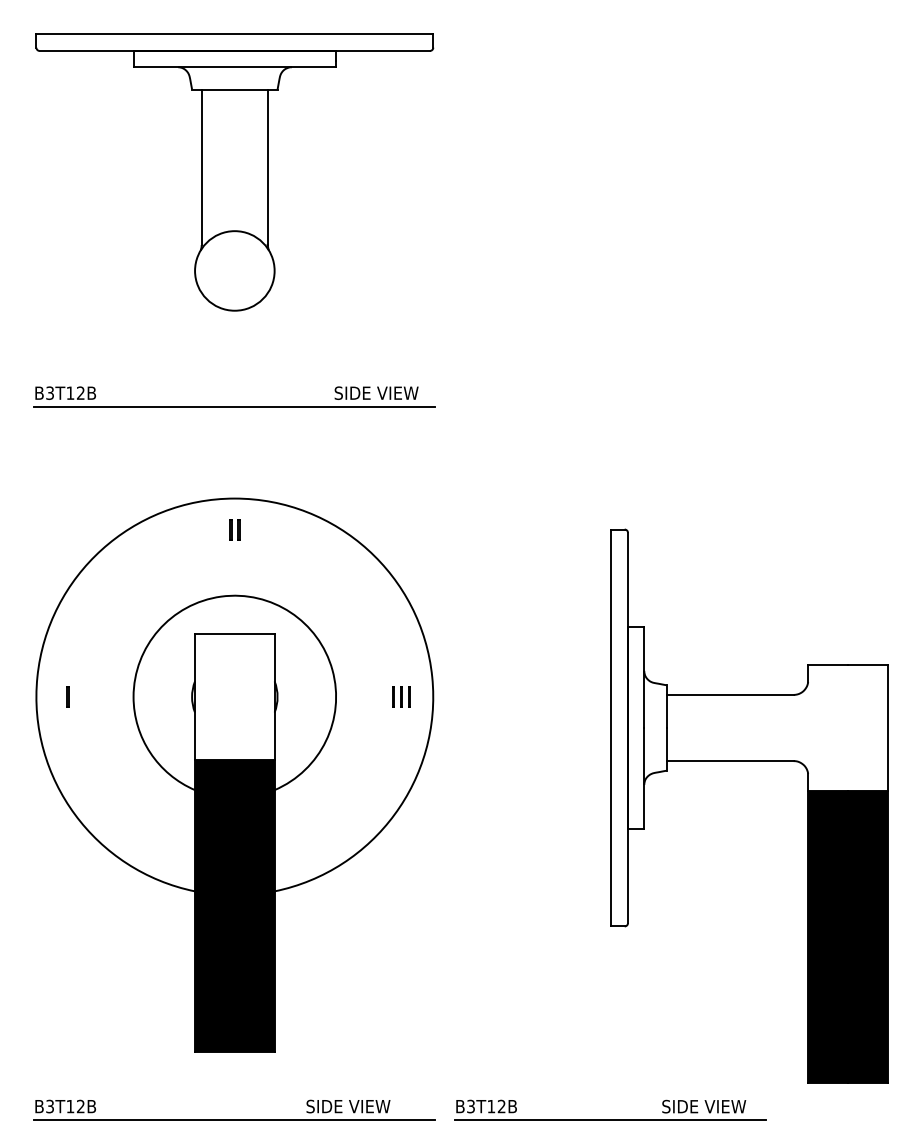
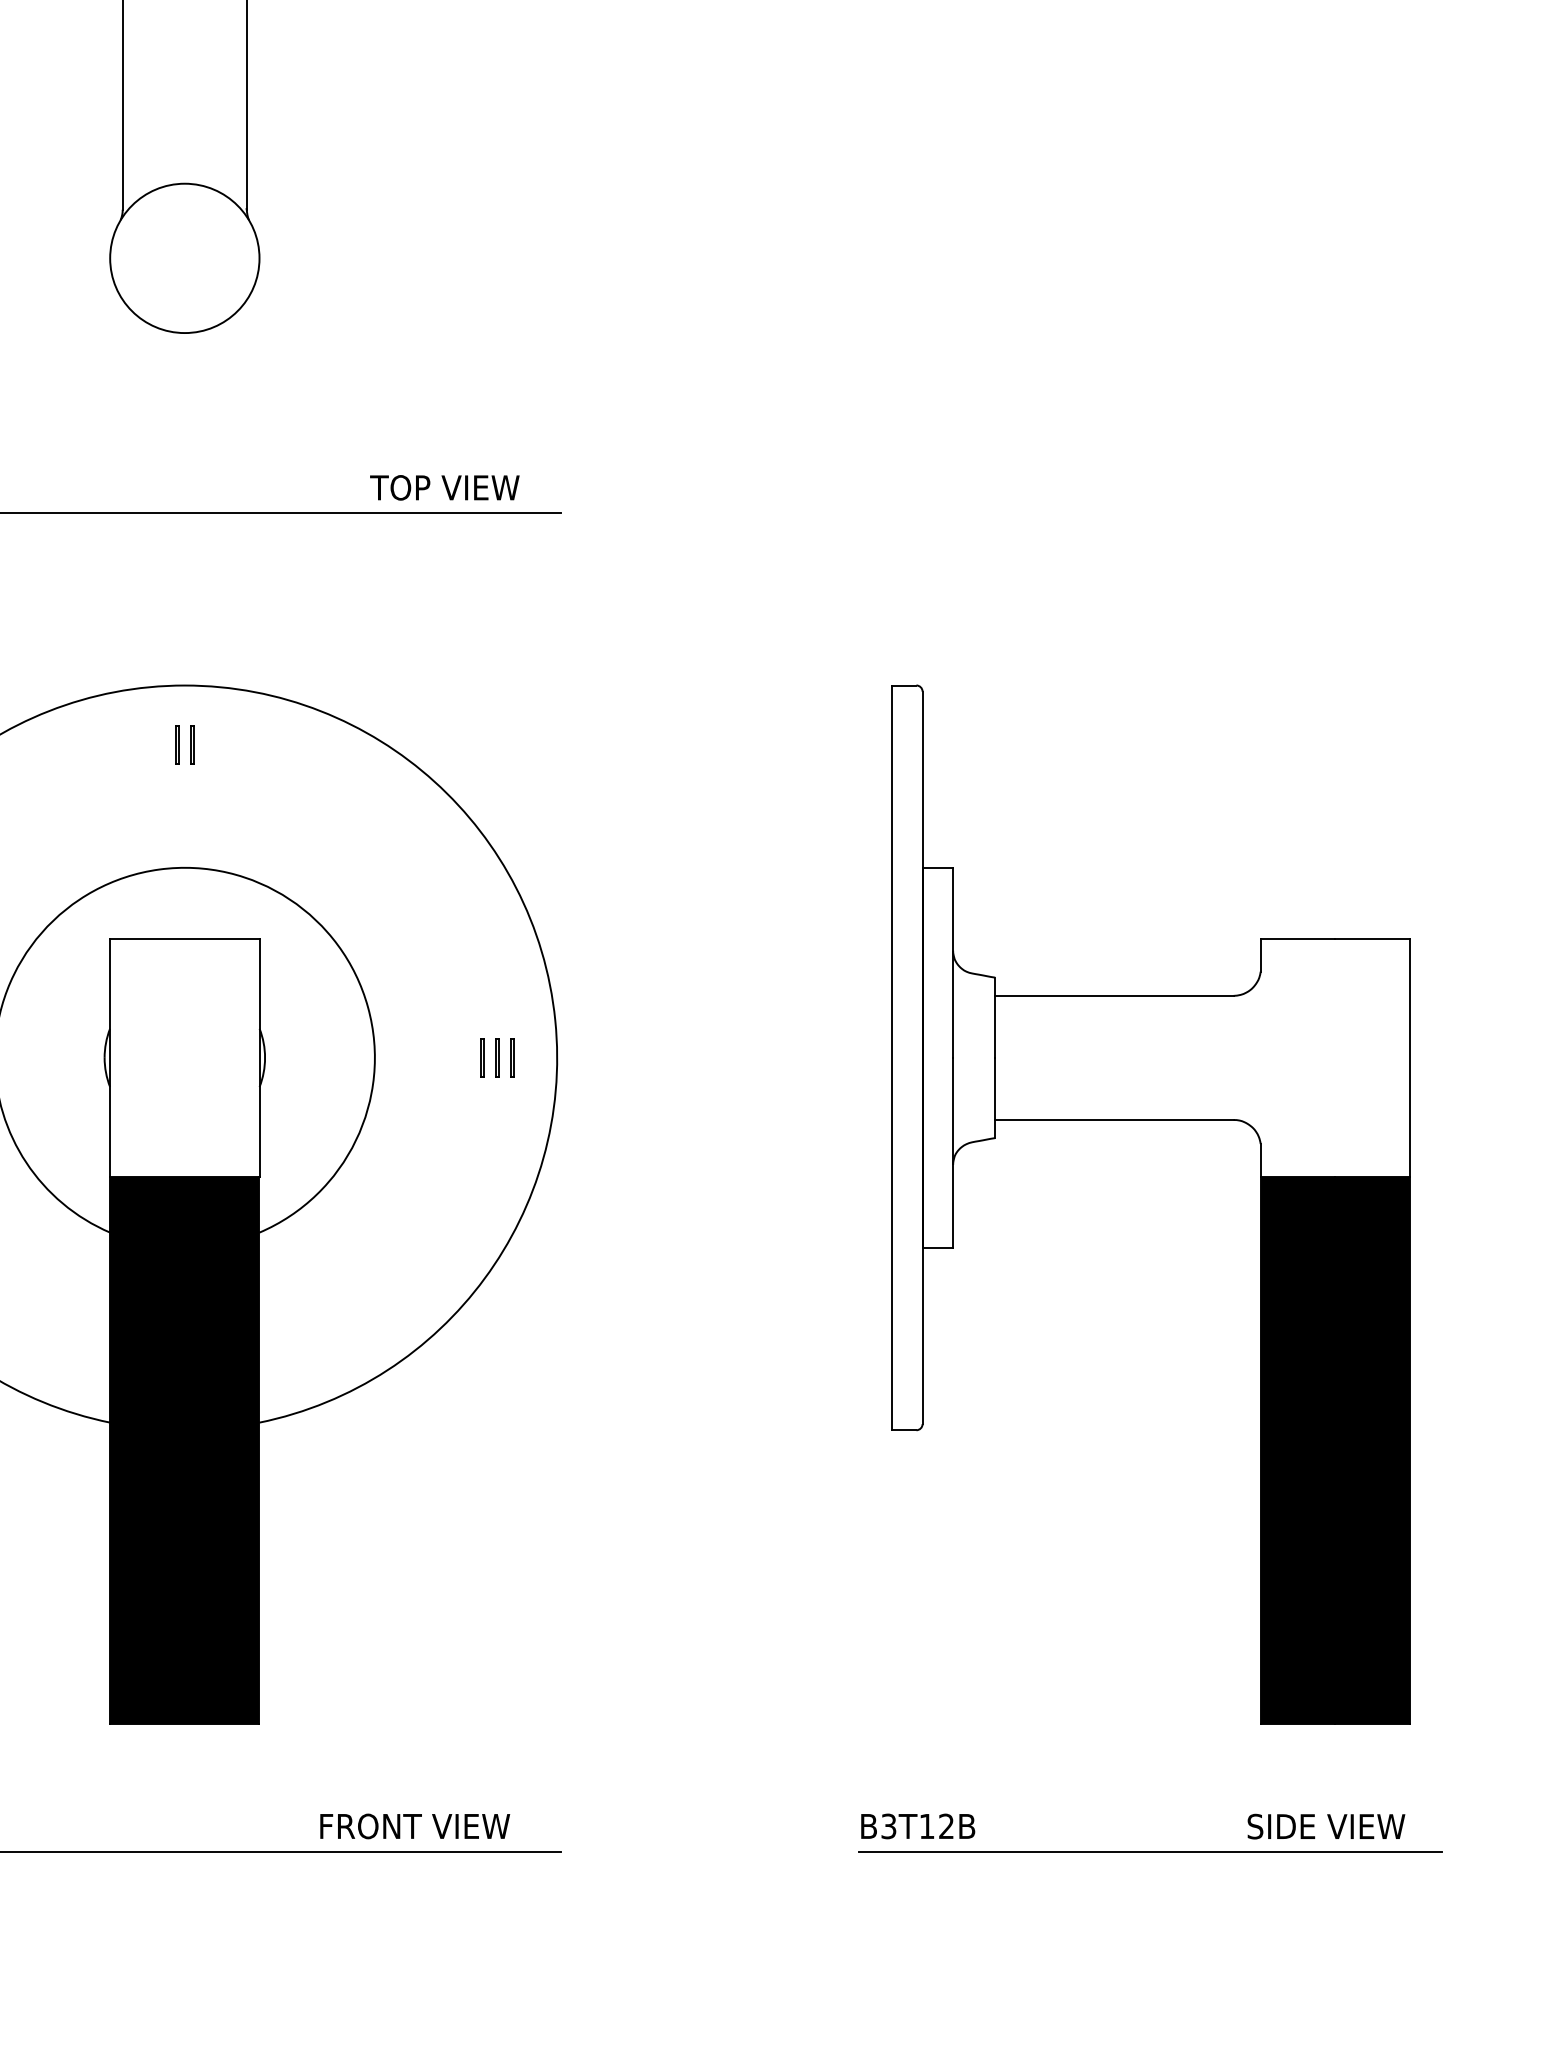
text: (375, 392) -> (448, 486), SIDE VIEW -> TOP VIEW
part: (749, 761) -> (1150, 1120), moved
text: (357, 1106) -> (415, 1826), SIDE VIEW -> FRONT VIEW
part: (610, 1119) -> (1150, 1850), moved

